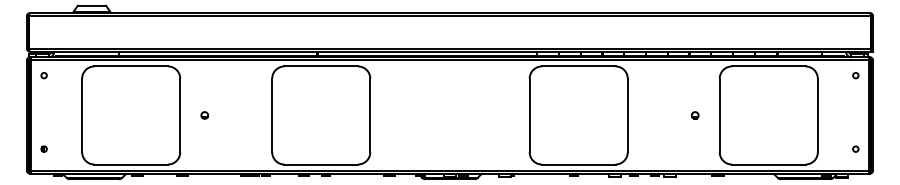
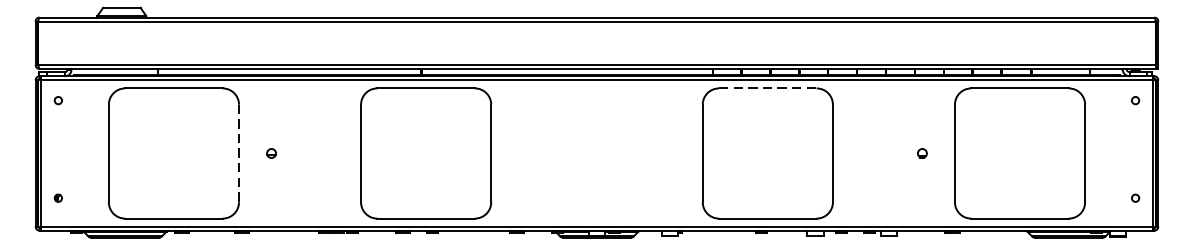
line: (578, 66) -> (767, 88), solid -> dashed
line: (180, 115) -> (239, 153), solid -> dashed

